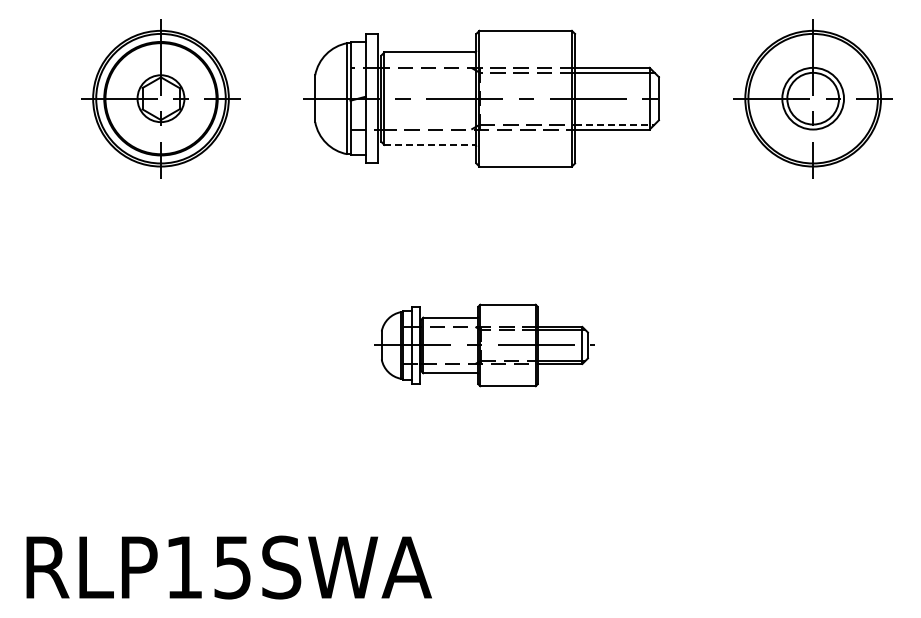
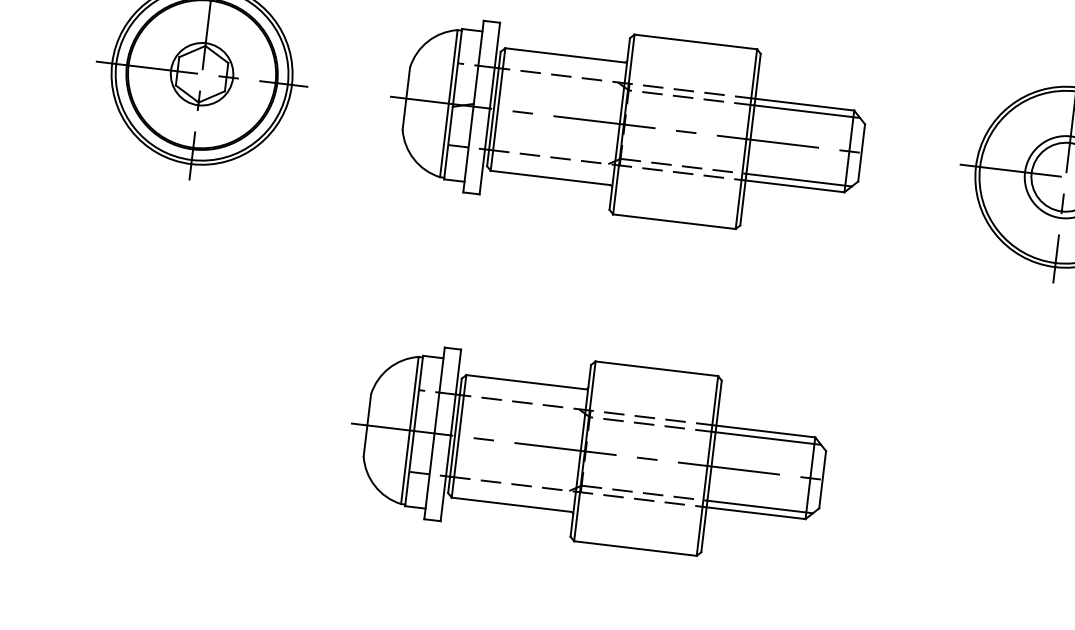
line: (614, 124) -> (798, 180), dashed -> solid
line: (429, 144) -> (550, 177), dashed -> solid
part: (481, 345) -> (587, 451), size x1.67

